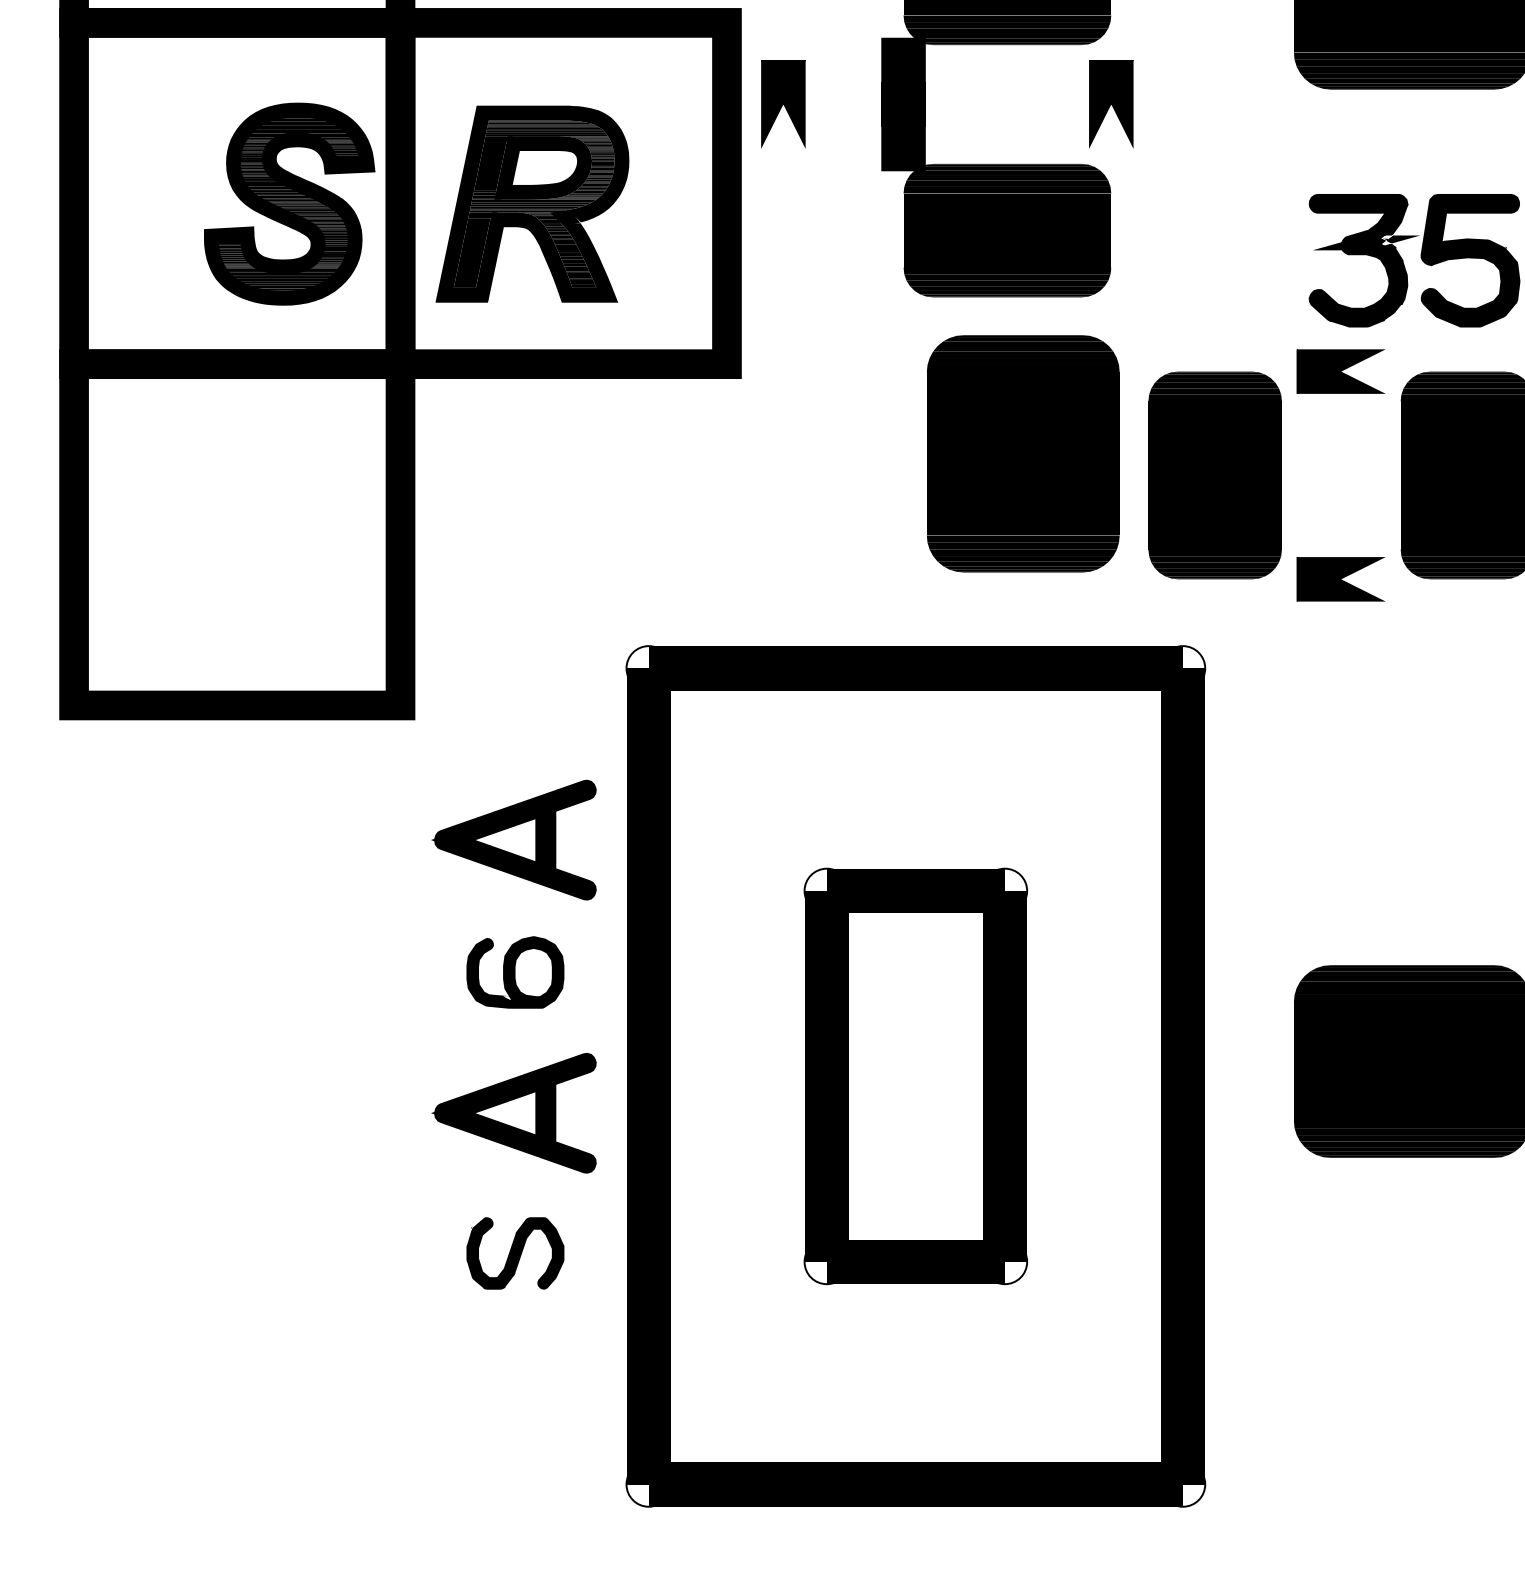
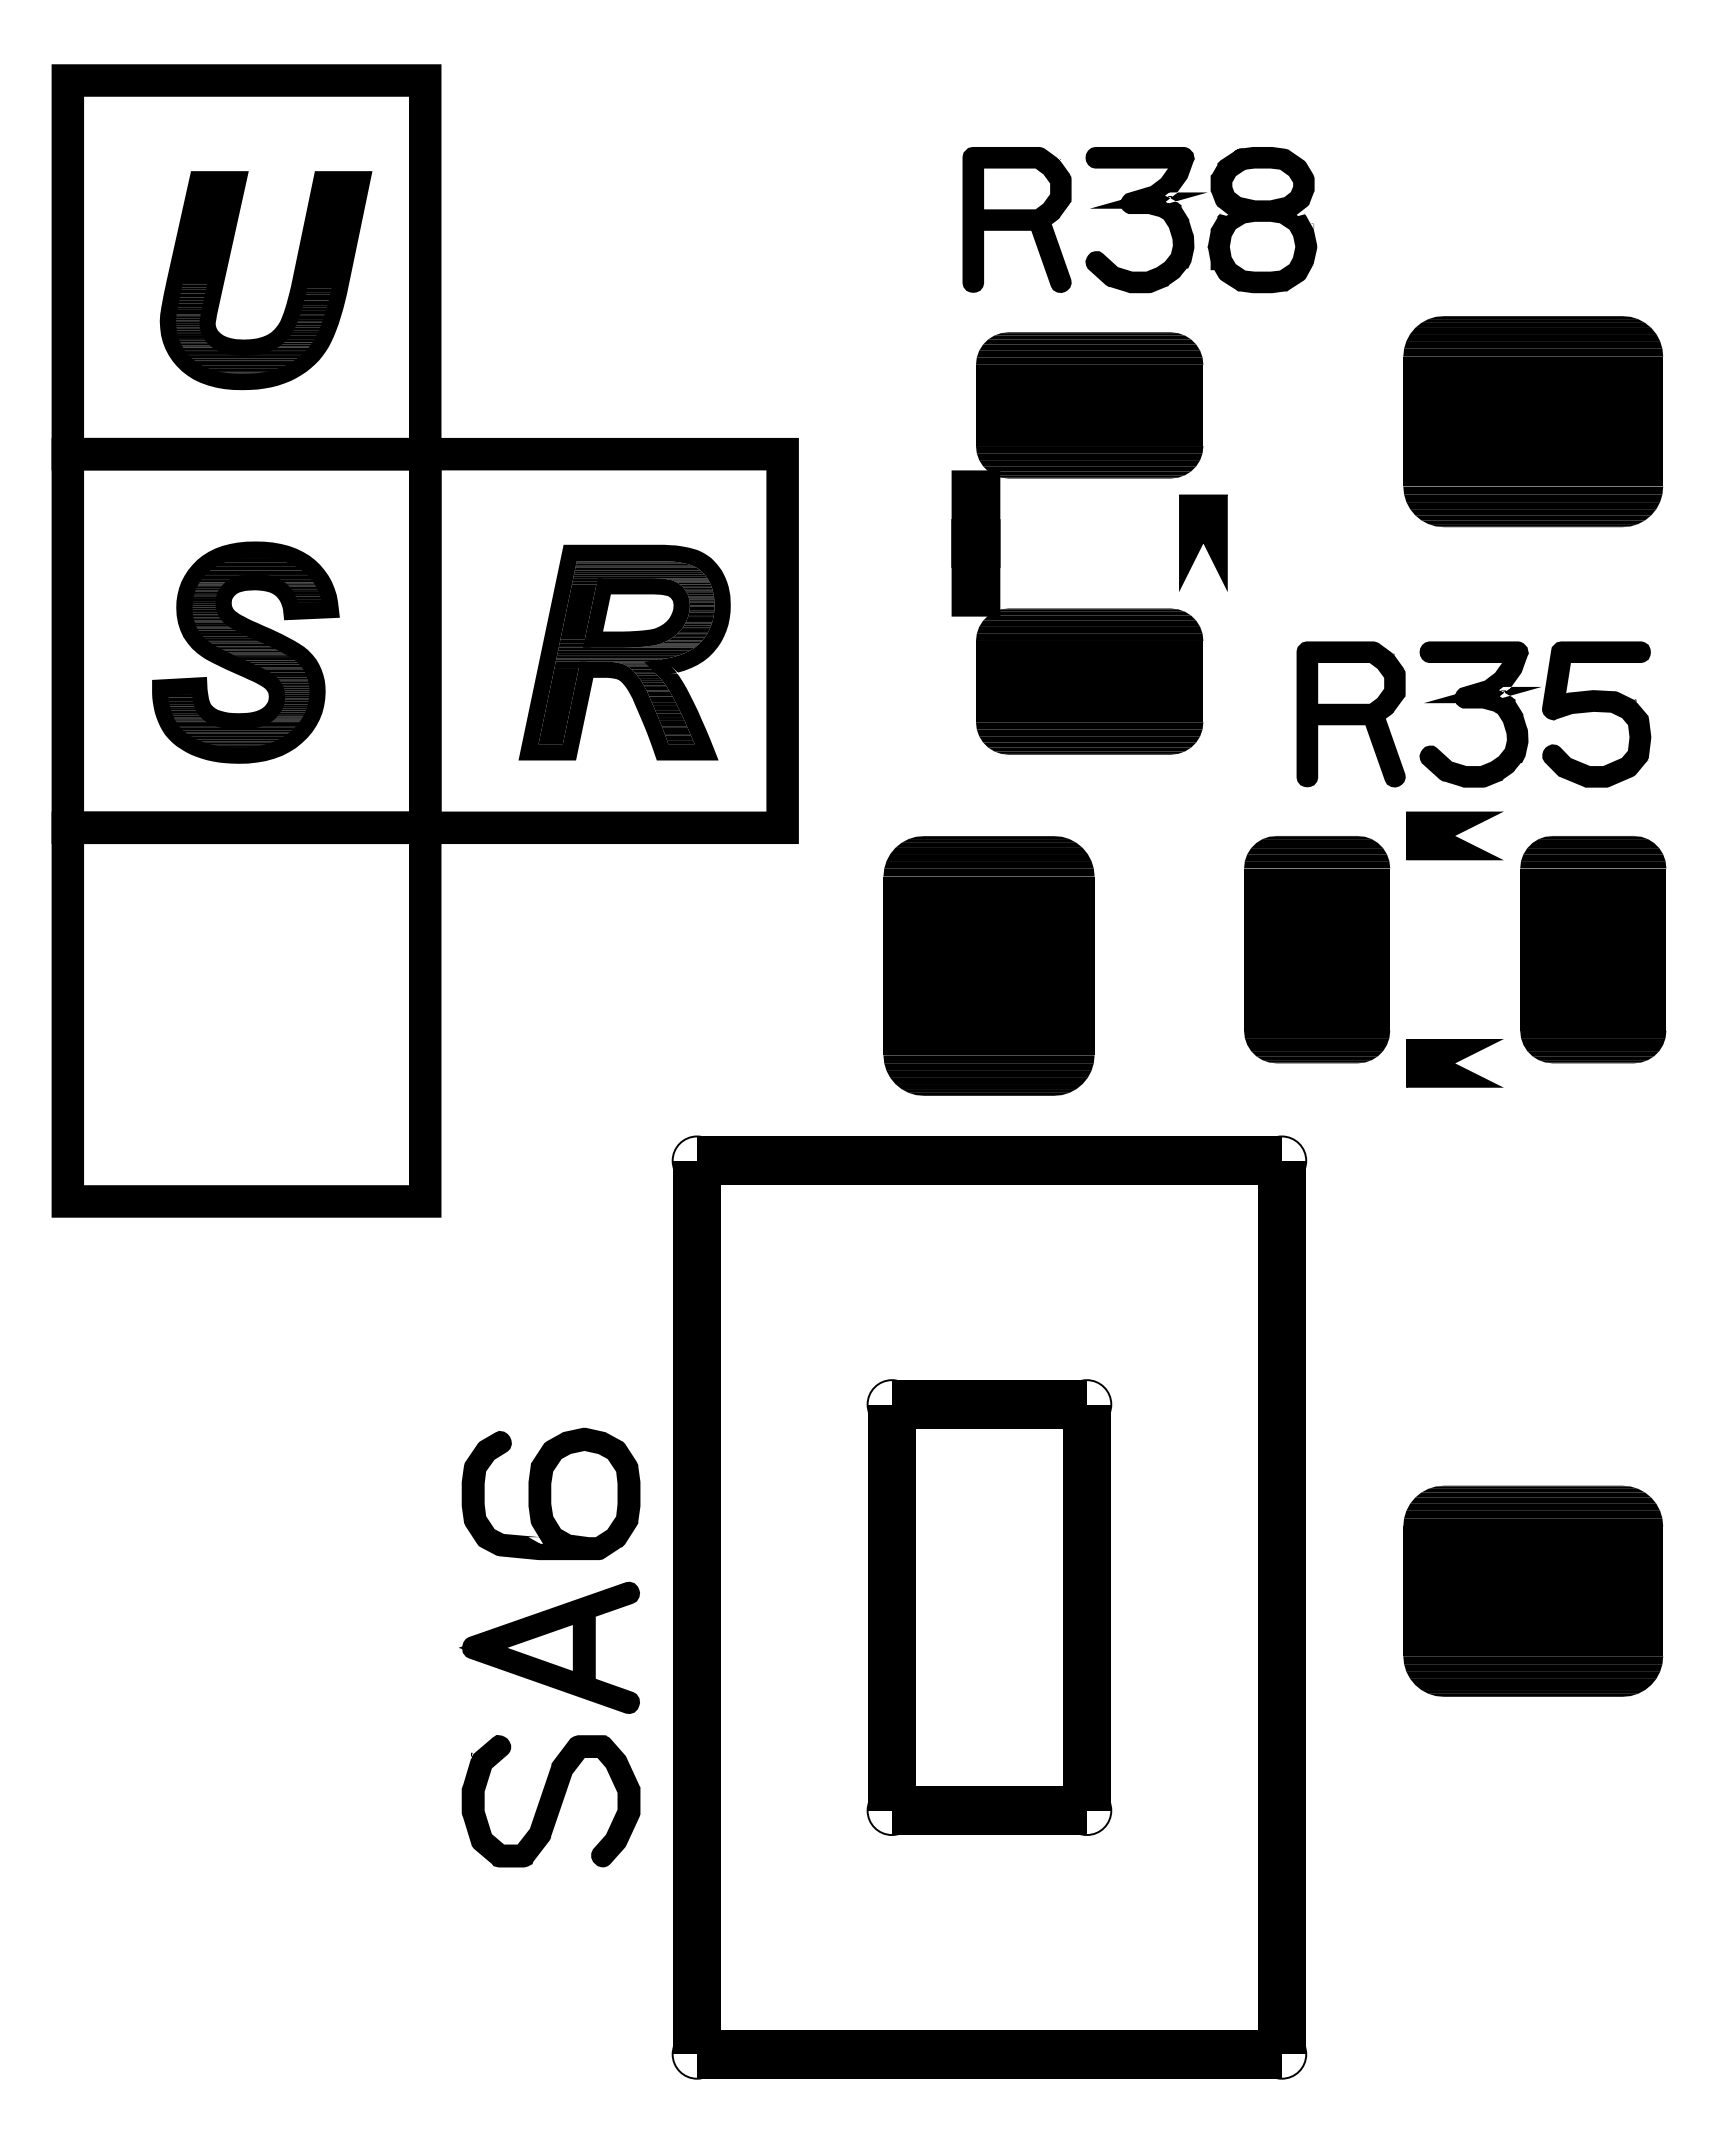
part: (783, 103) -> (844, 542), removed
part: (289, 204) -> (245, 652), moved
part: (532, 204) -> (624, 652), moved
part: (1245, 260) -> (1350, 714), added
part: (1022, 453) -> (988, 965), moved
part: (514, 839) -> (549, 1348), removed
part: (514, 972) -> (550, 1493), size x1.67
part: (514, 1253) -> (550, 1801), size x1.67

